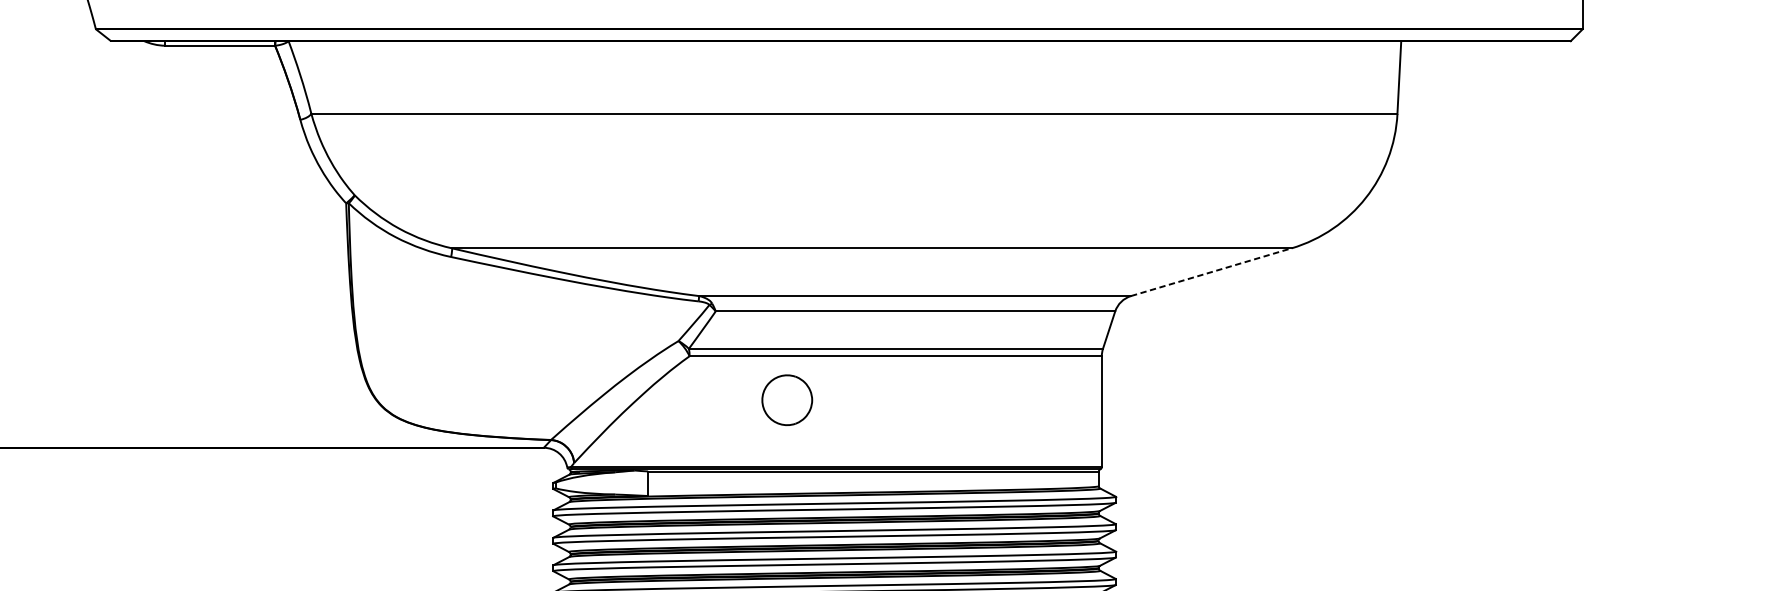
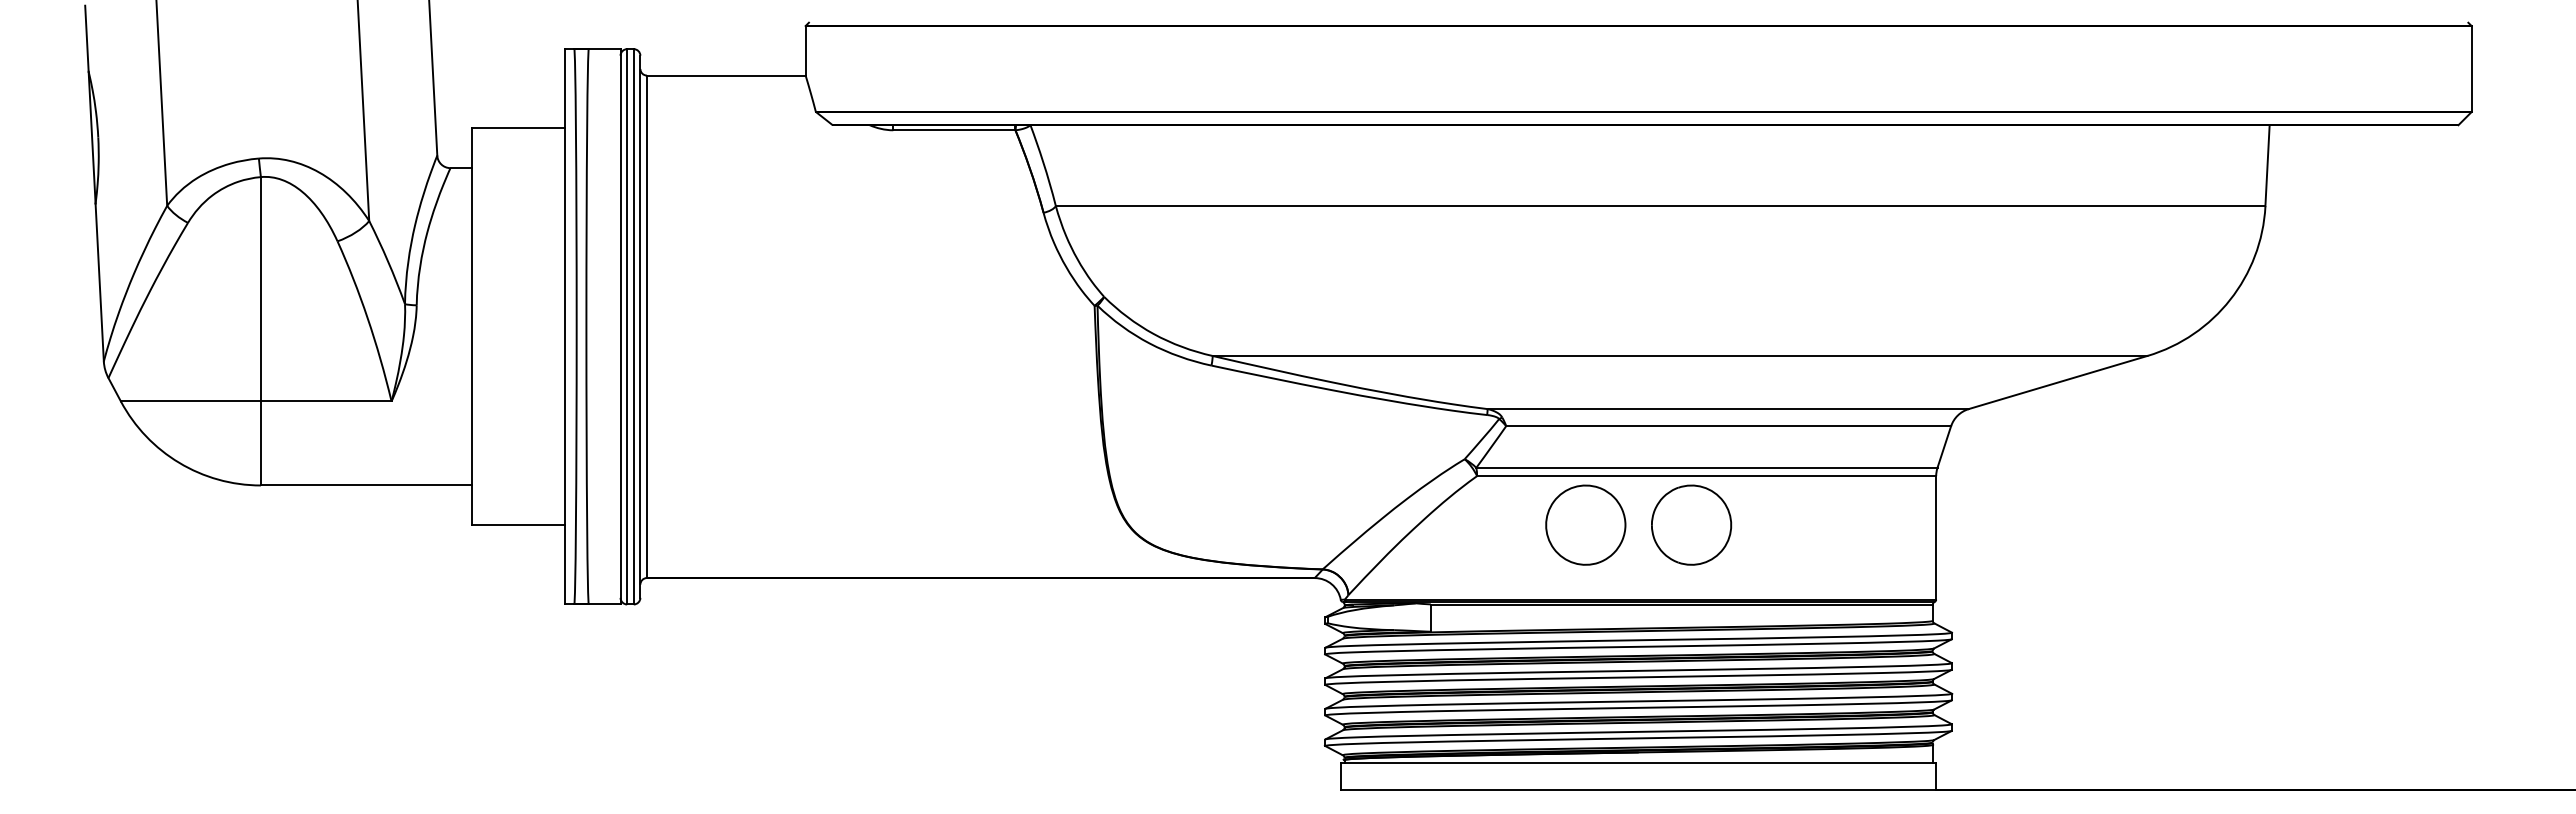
line: (1211, 272) -> (2058, 382), dashed -> solid
part: (786, 399) -> (1585, 524), size x1.43
part: (882, 399) -> (1691, 524), added

